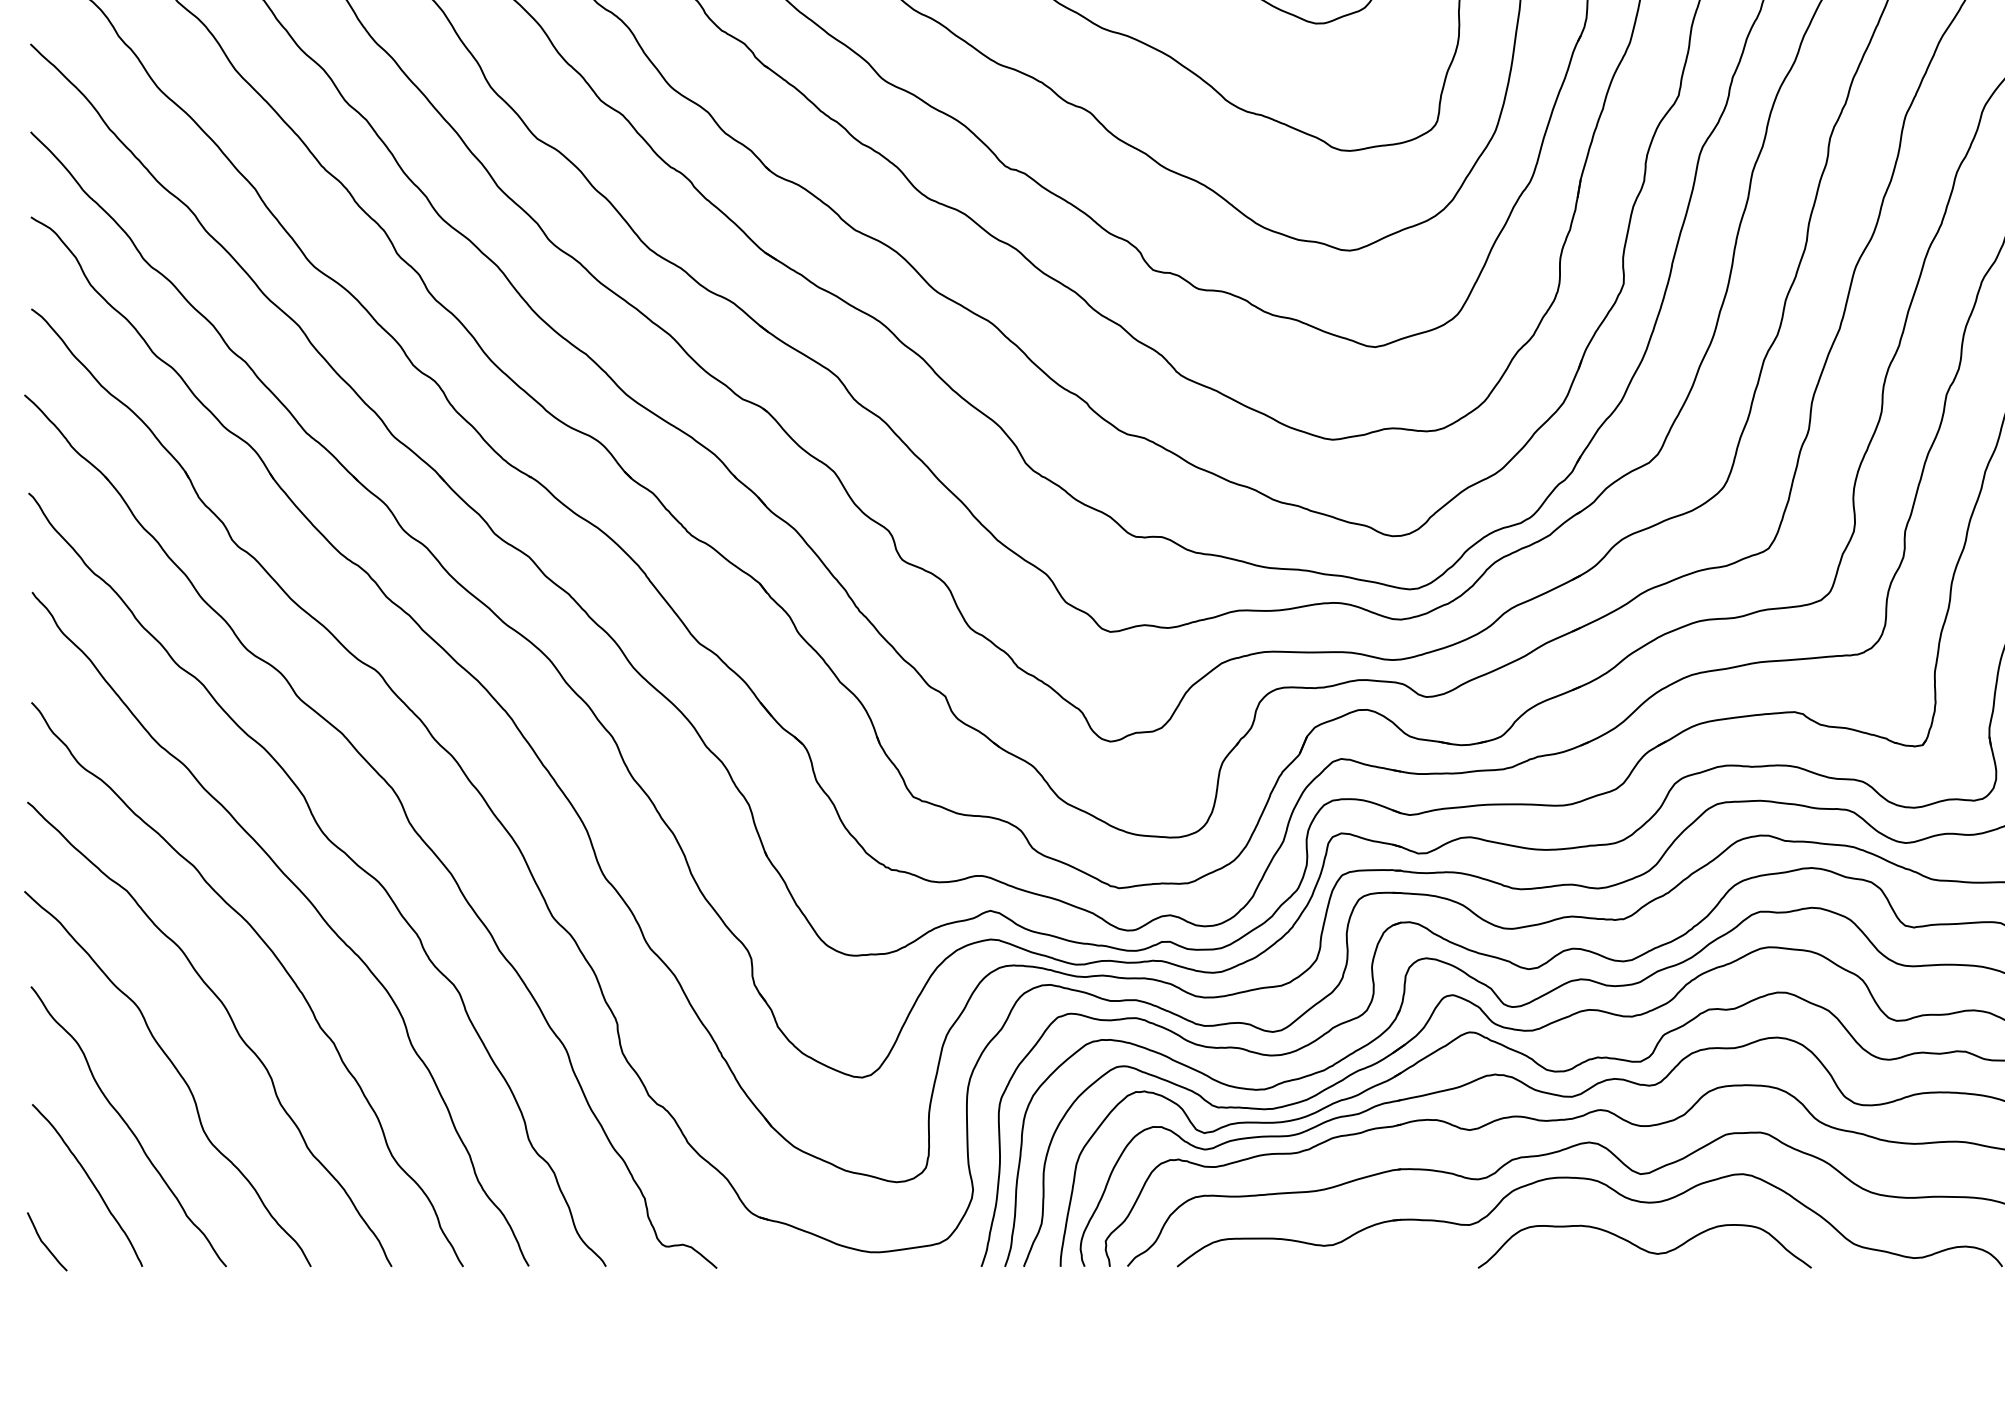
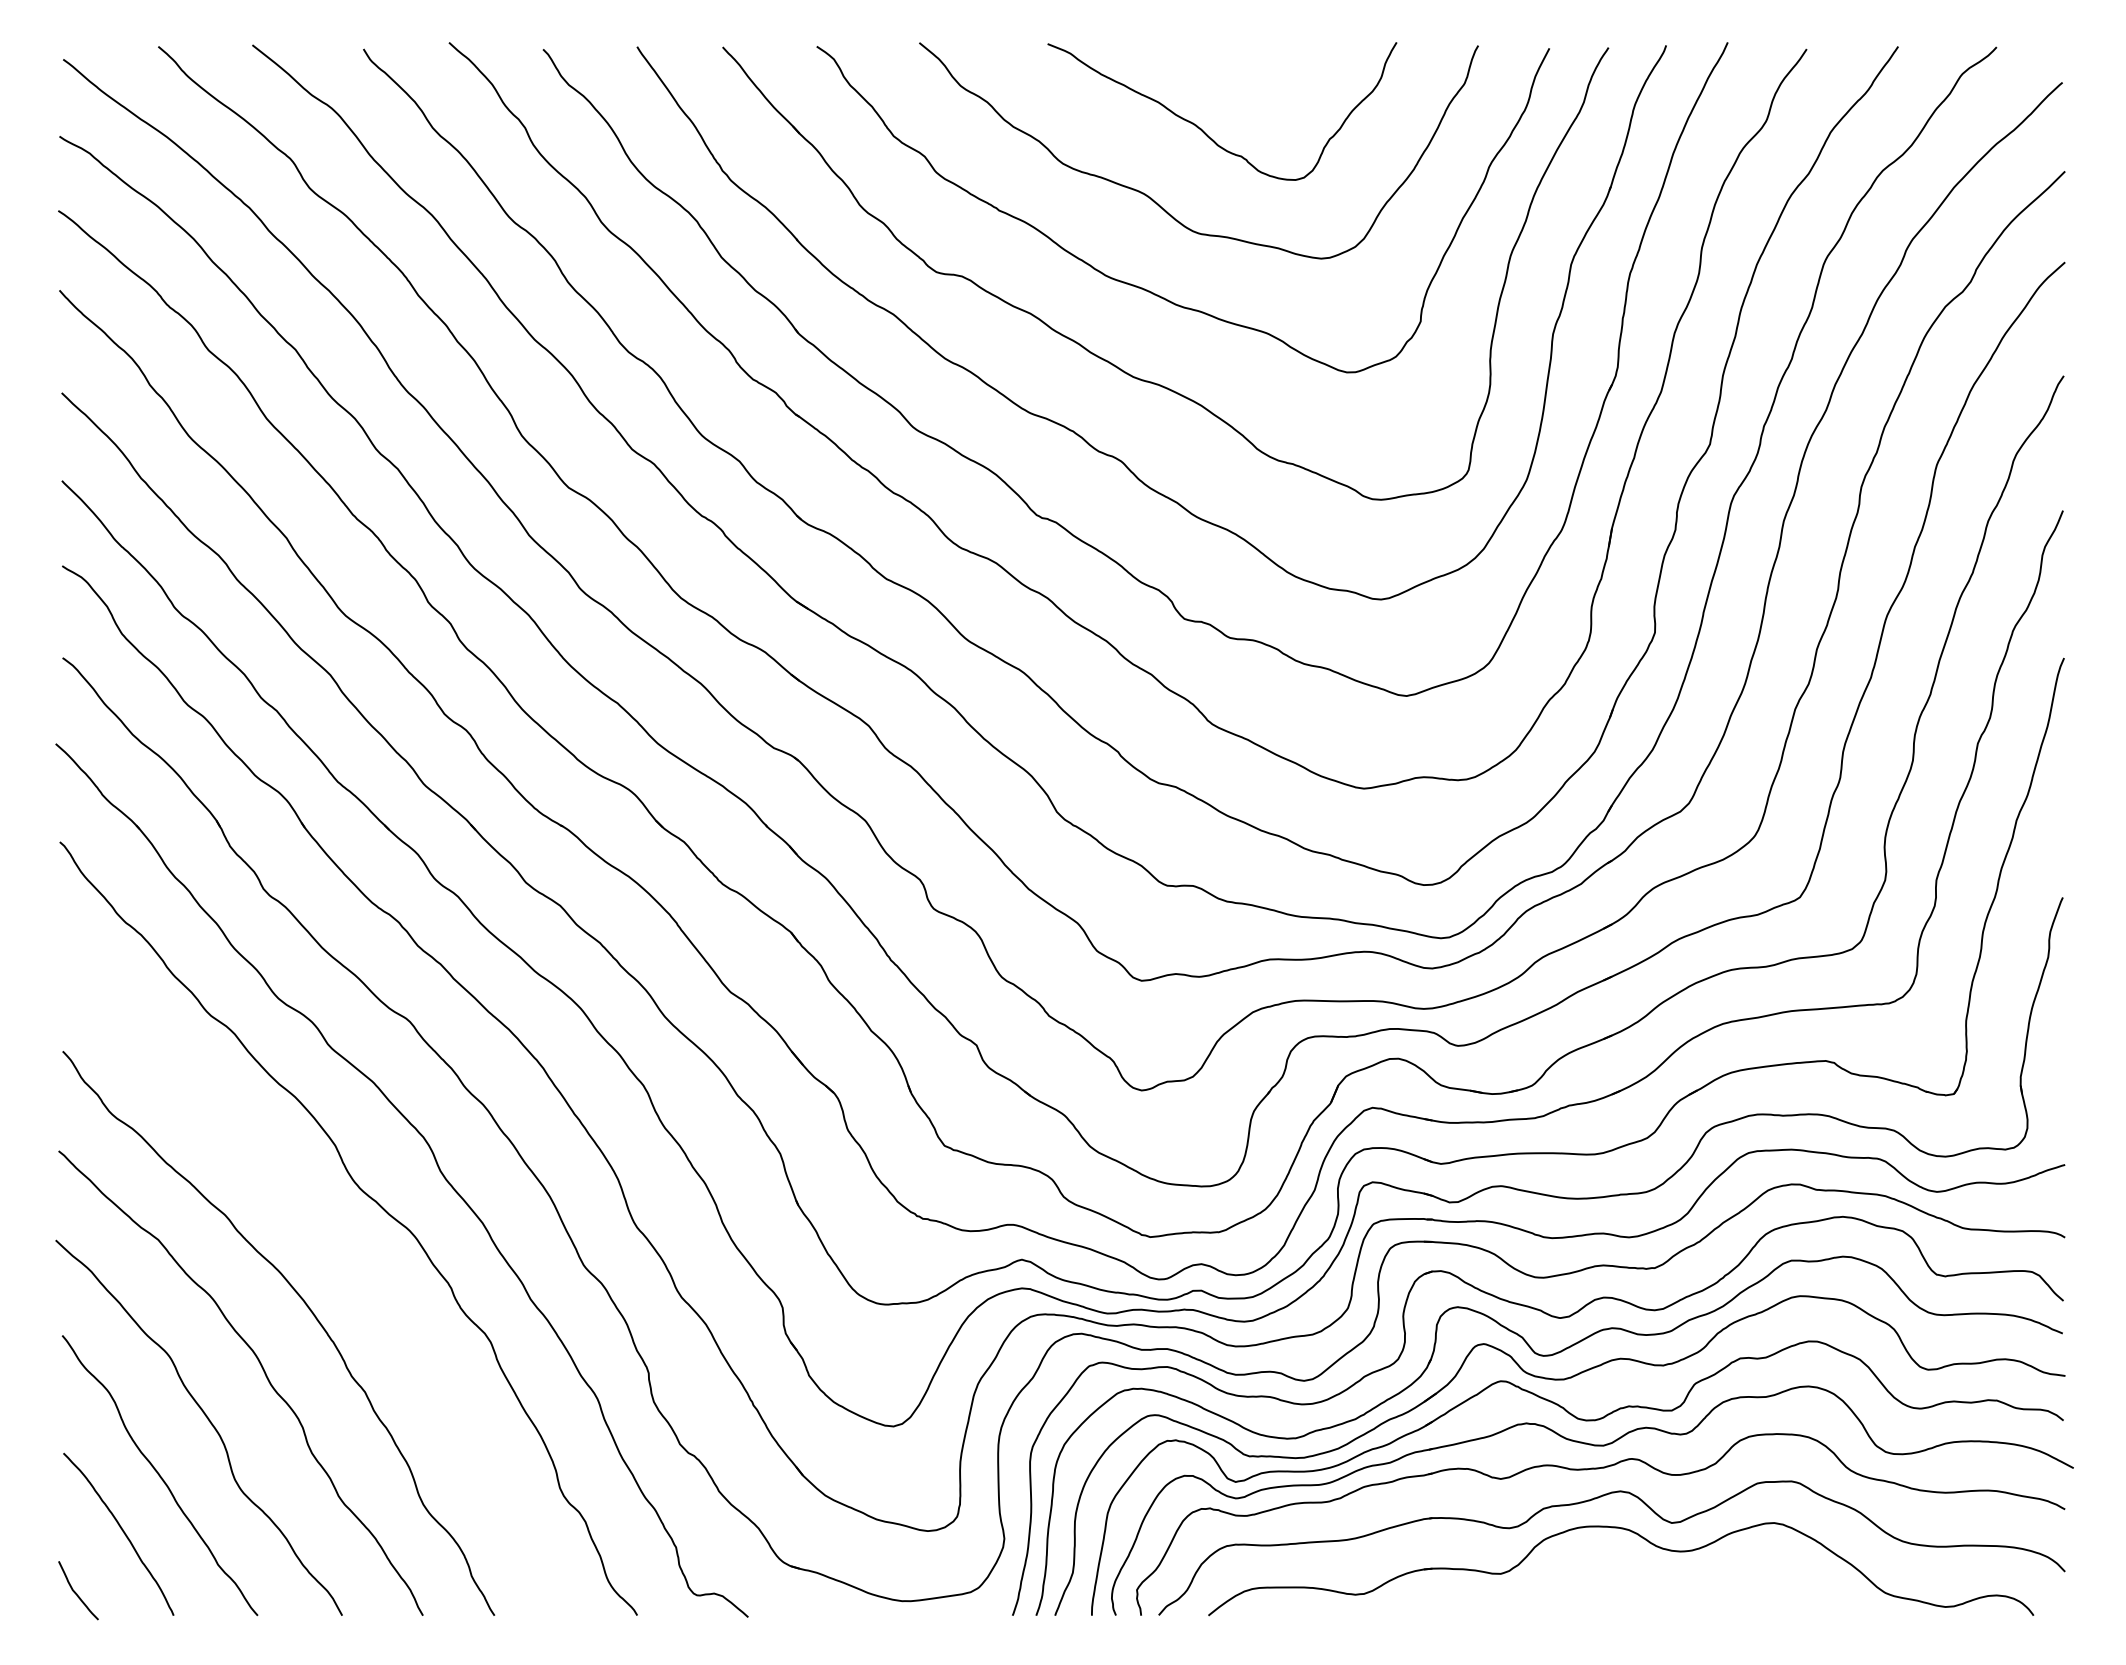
curve: (309, 902) -> (340, 1251), removed
curve: (1644, 1248) -> (1675, 1597), removed

